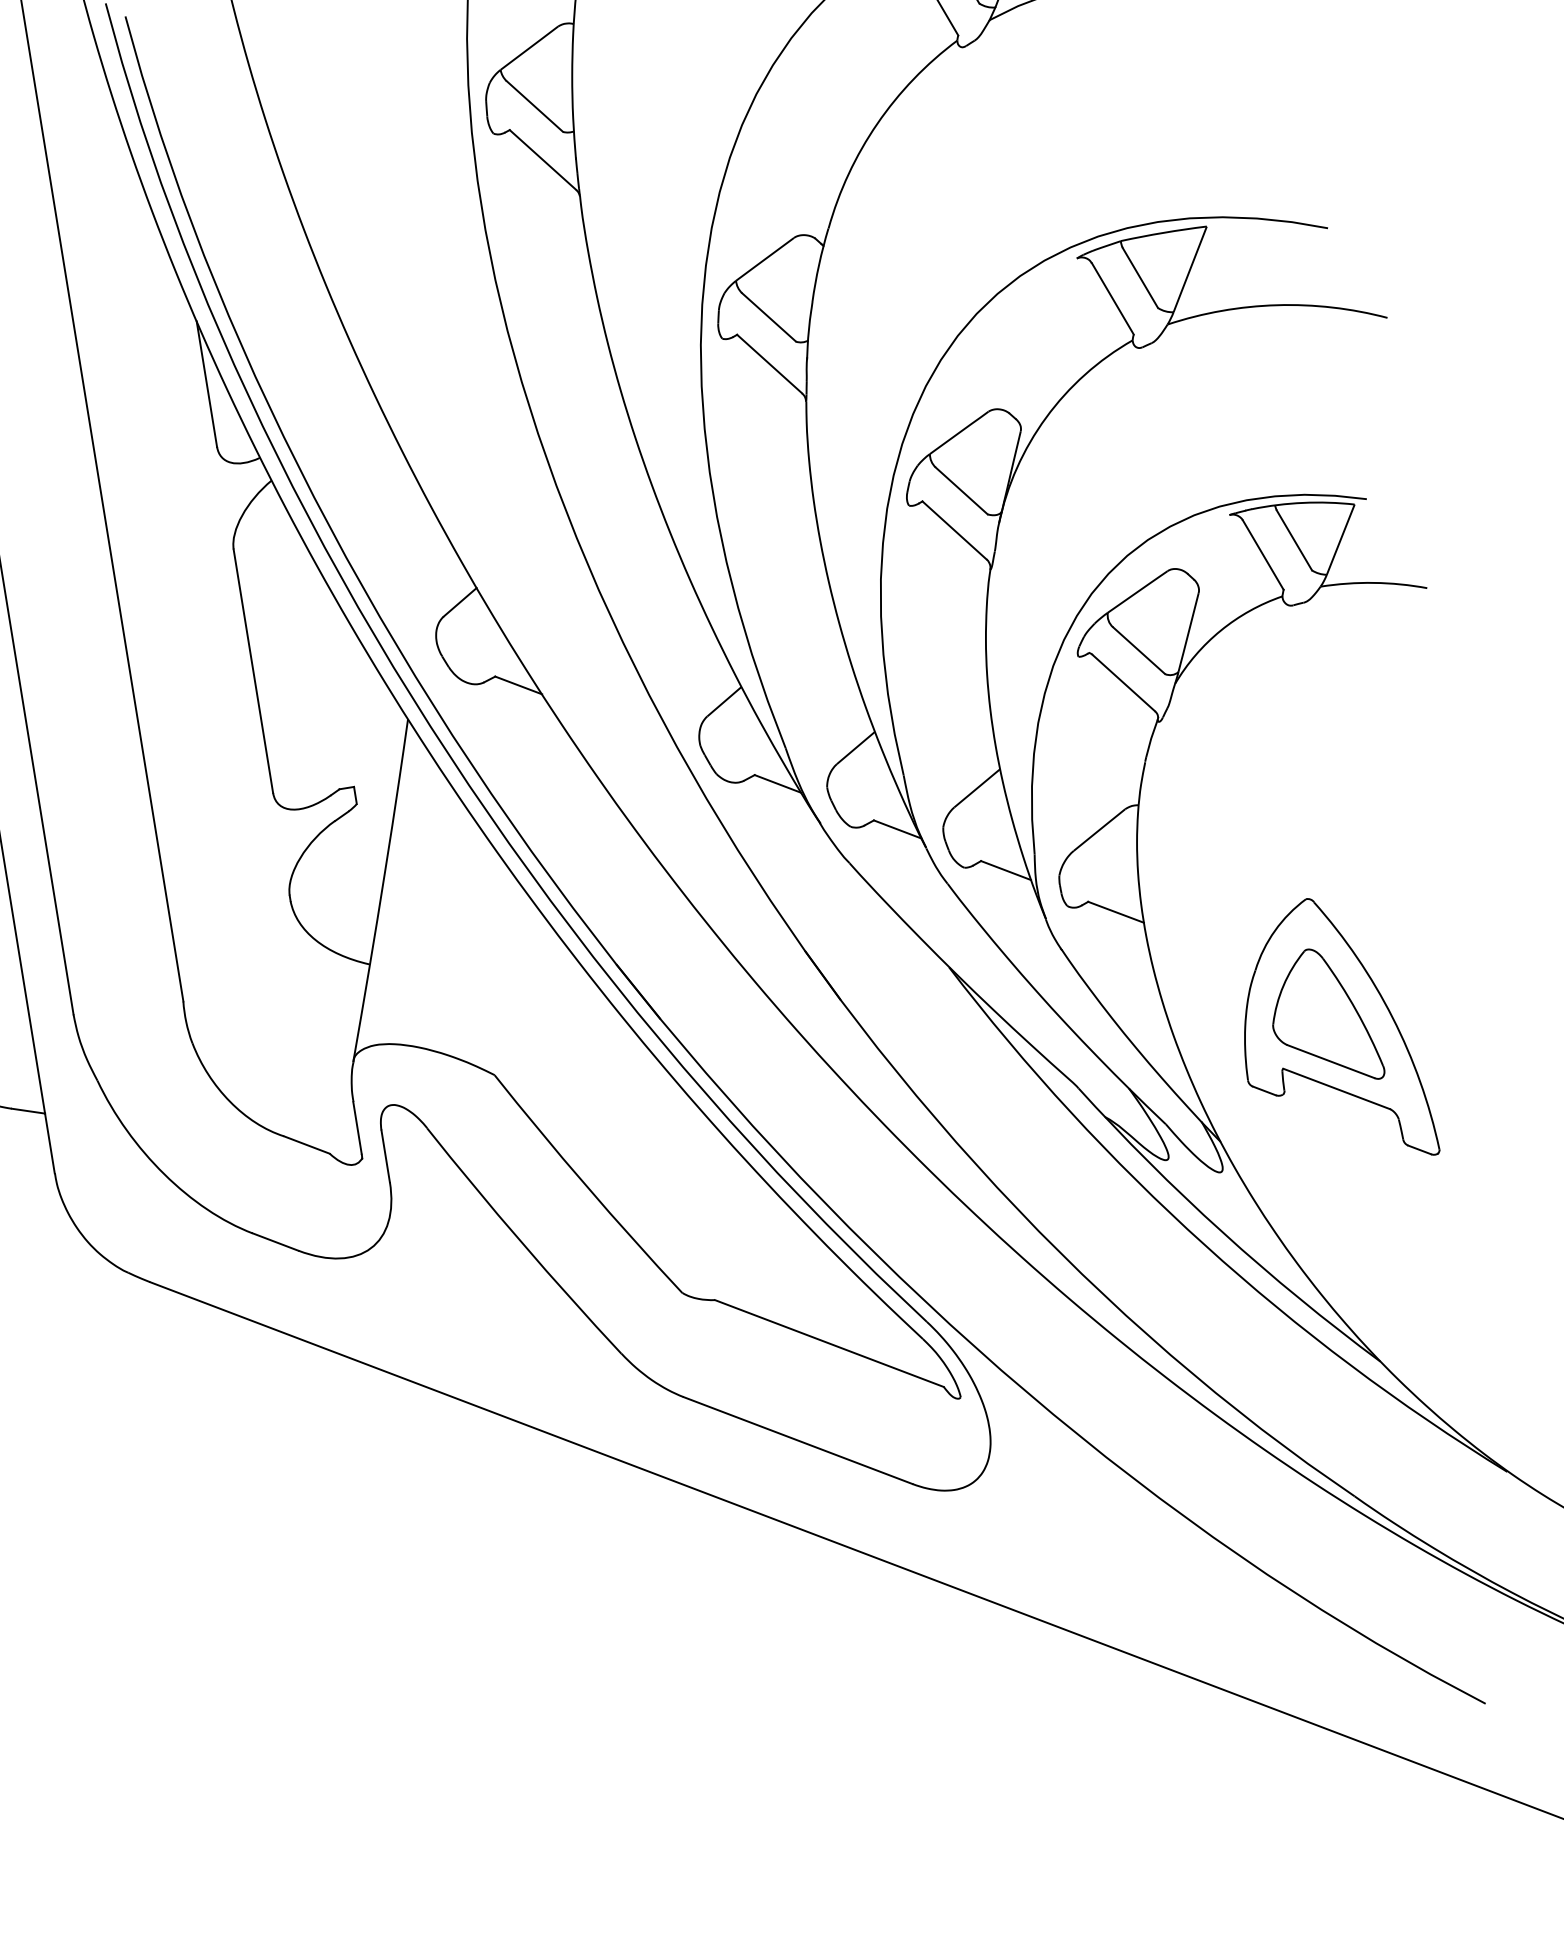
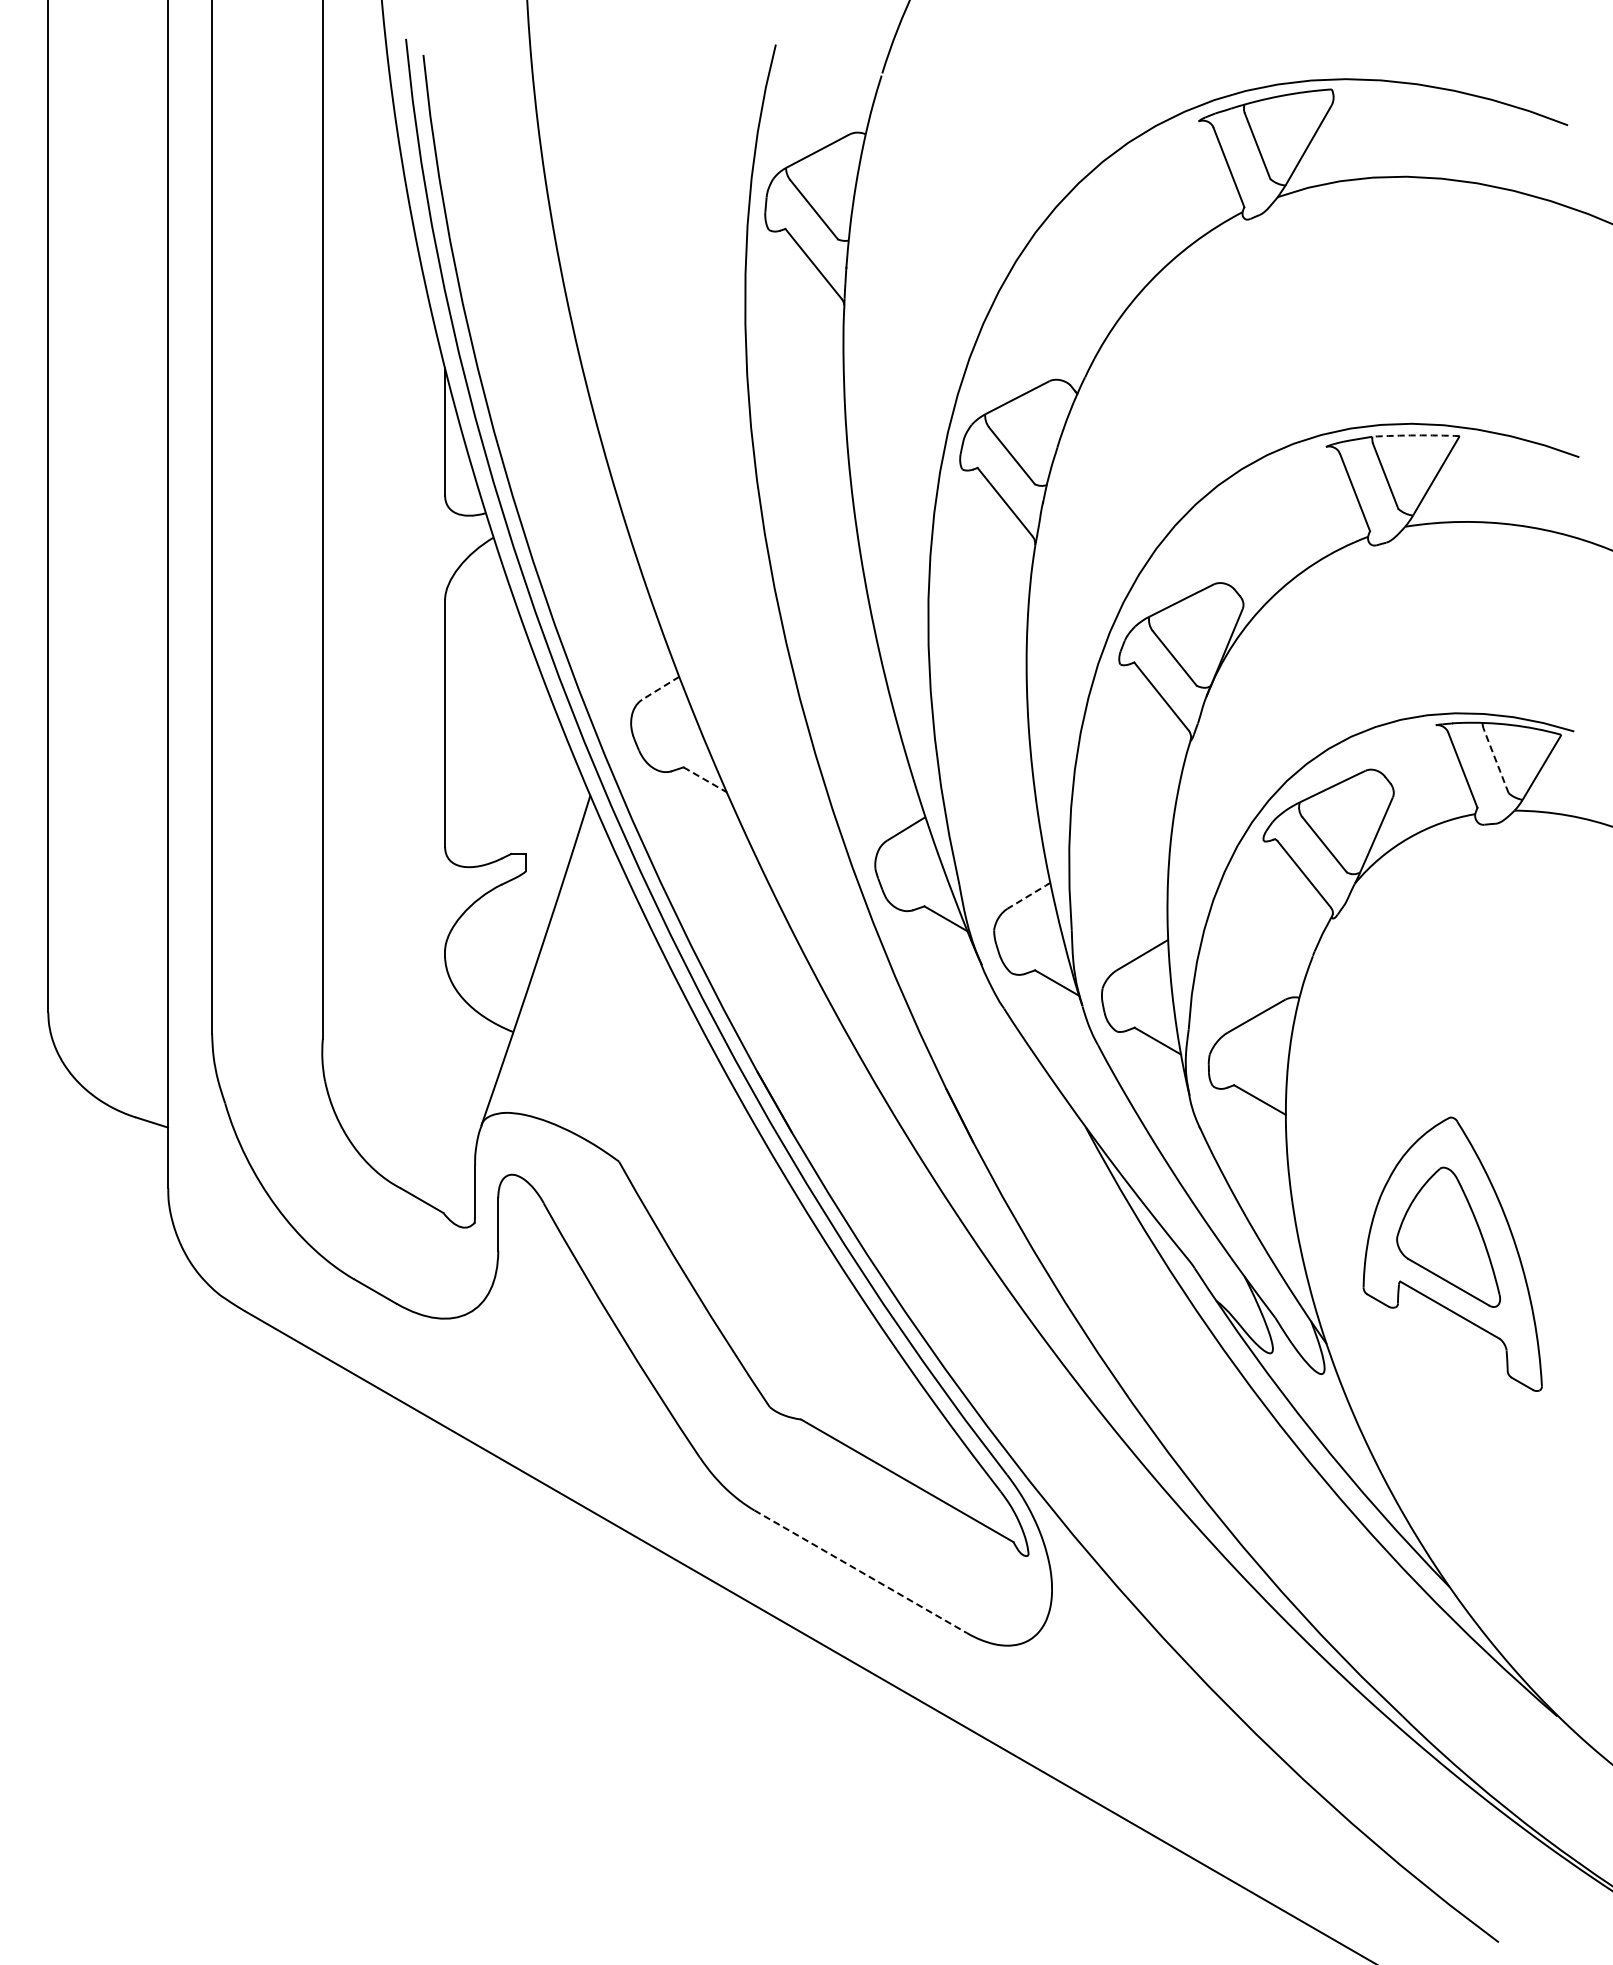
arc: (1163, 232) -> (1415, 435), solid -> dashed
line: (1294, 540) -> (1496, 760), solid -> dashed
line: (460, 602) -> (660, 688), solid -> dashed
line: (518, 686) -> (705, 780), solid -> dashed
line: (856, 747) -> (1029, 895), solid -> dashed
line: (797, 1440) -> (860, 1571), solid -> dashed

